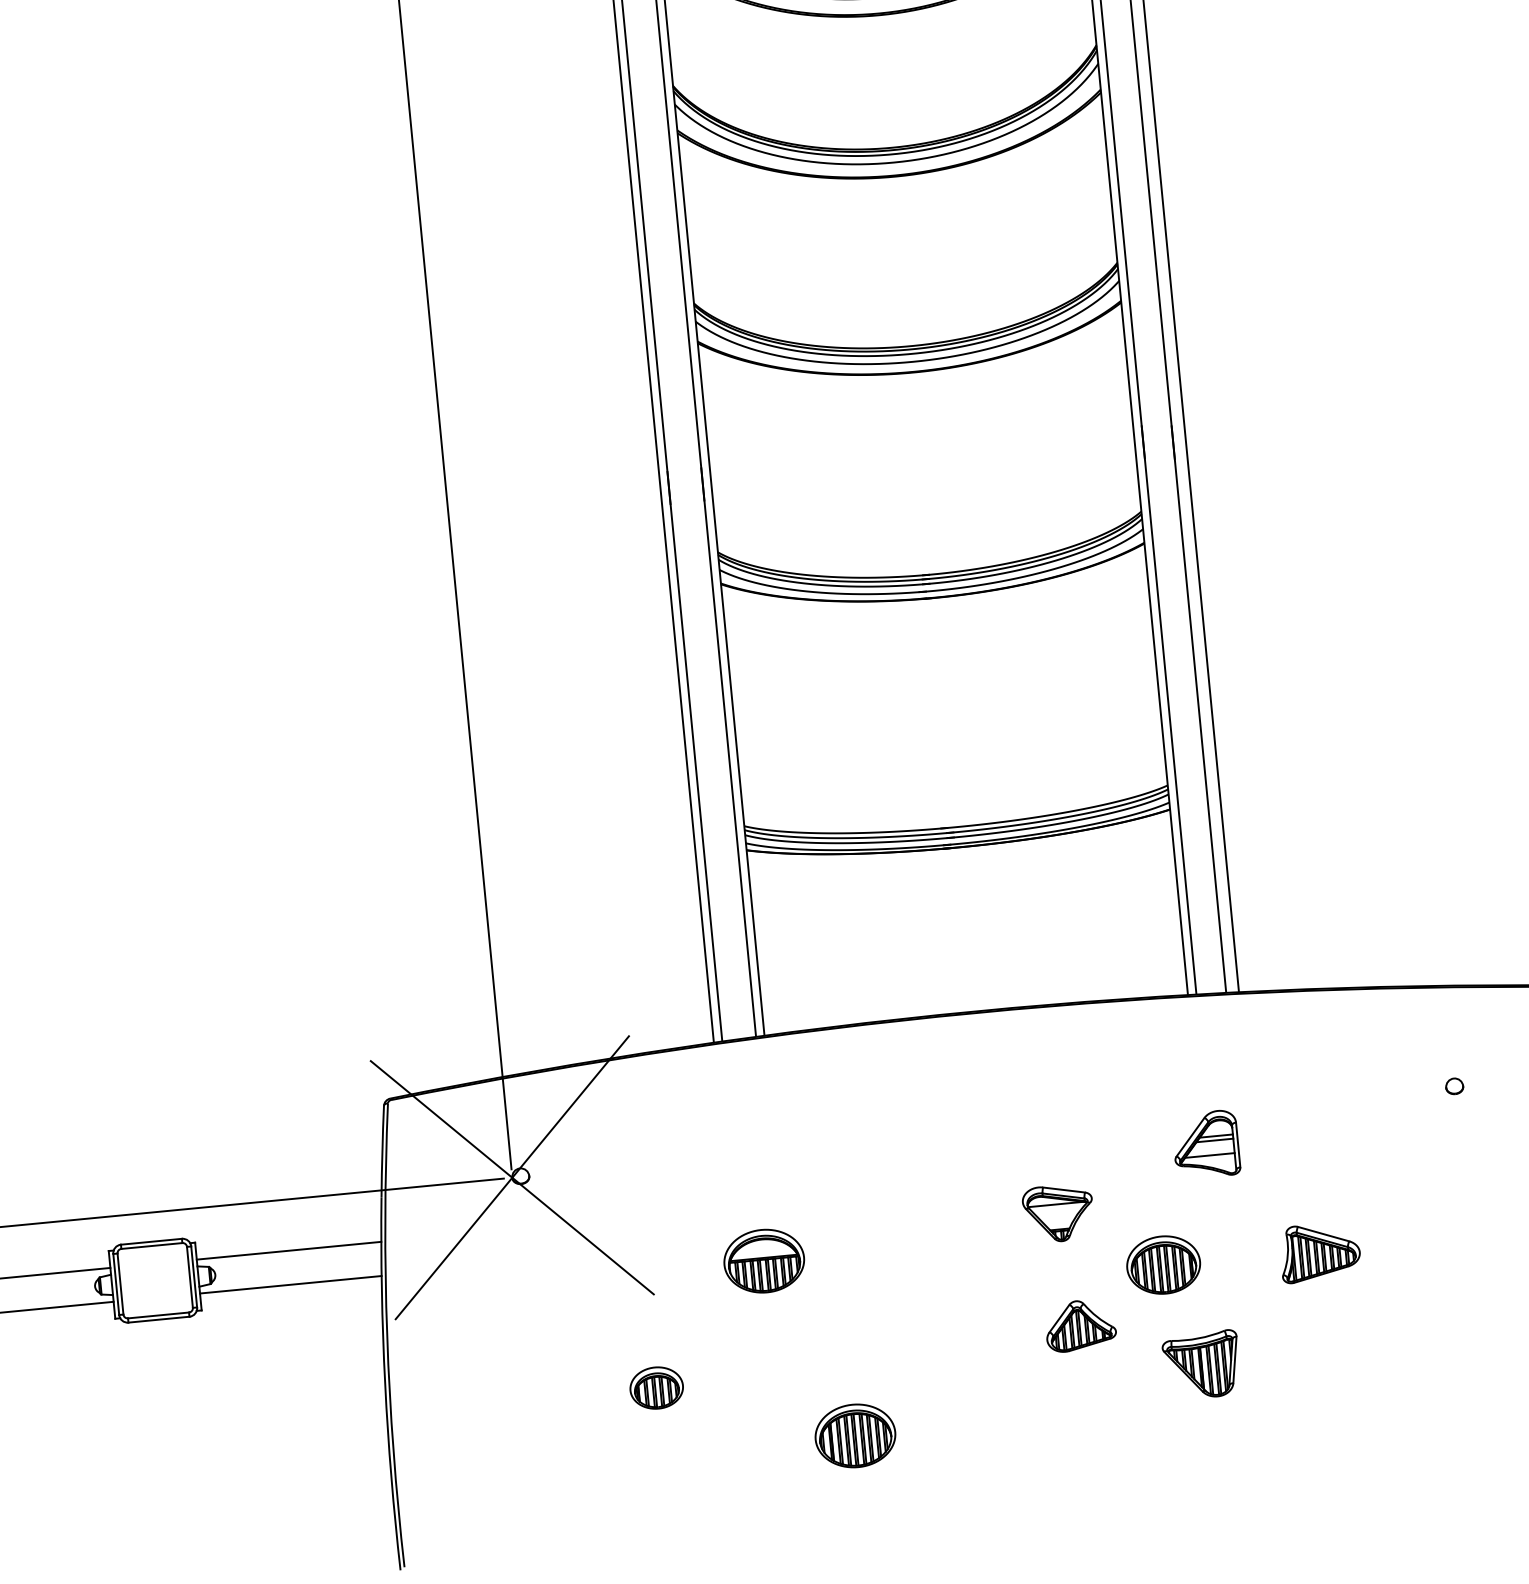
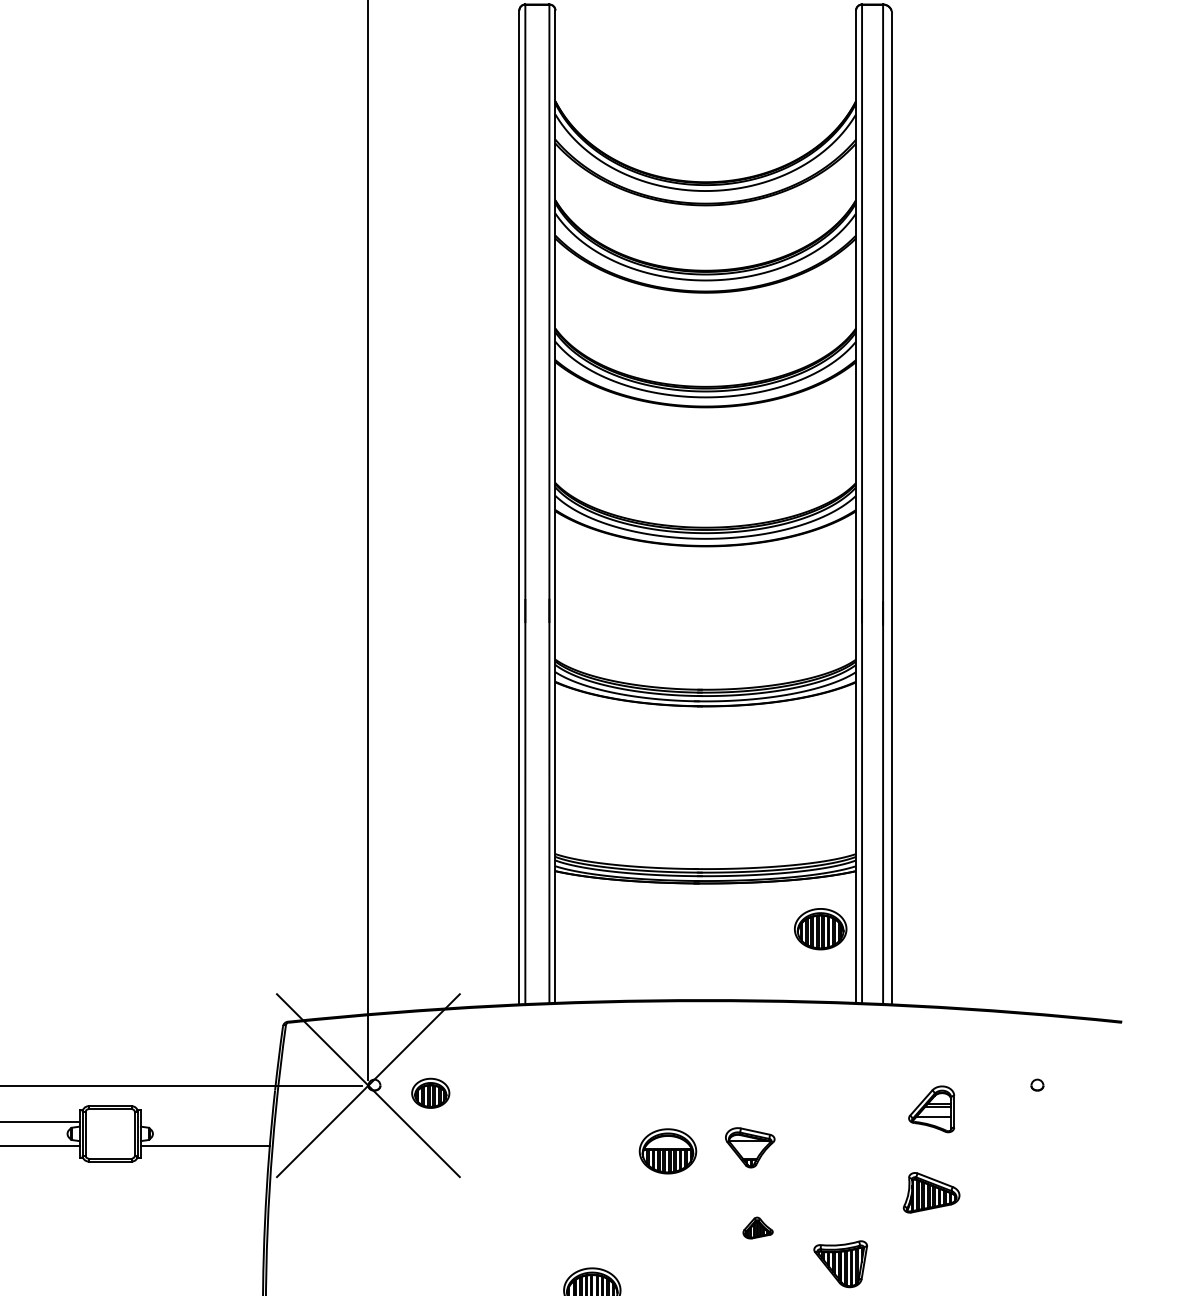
part: (1205, 1144) -> (931, 1109), moved
line: (287, 1250) -> (205, 1121), removed
part: (763, 1261) -> (667, 1151), moved
part: (1163, 1265) -> (820, 929), moved
part: (1079, 1324) -> (757, 1227), size x0.6
part: (656, 1386) -> (430, 1092), moved

